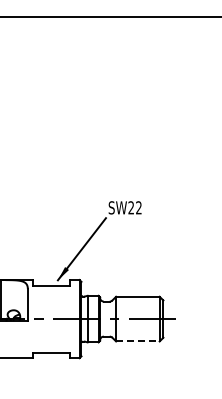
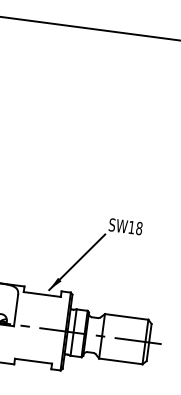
text: (134, 207) -> (134, 227), SW22 -> SW18
line: (137, 341) -> (120, 361), dashed -> solid

